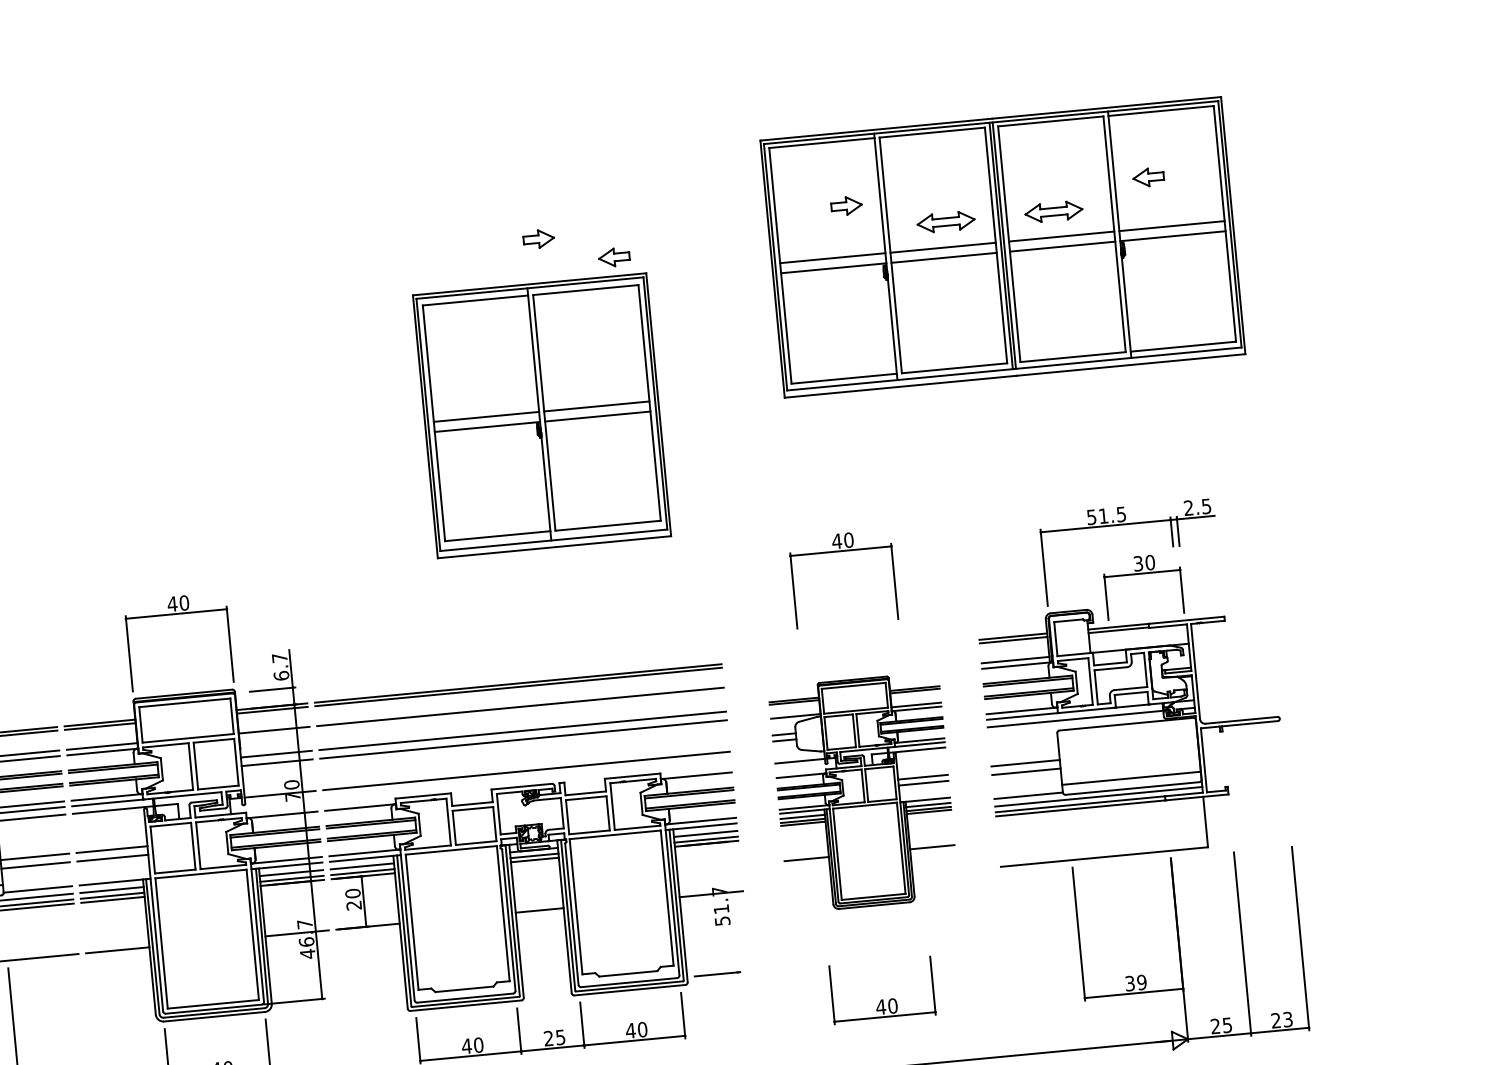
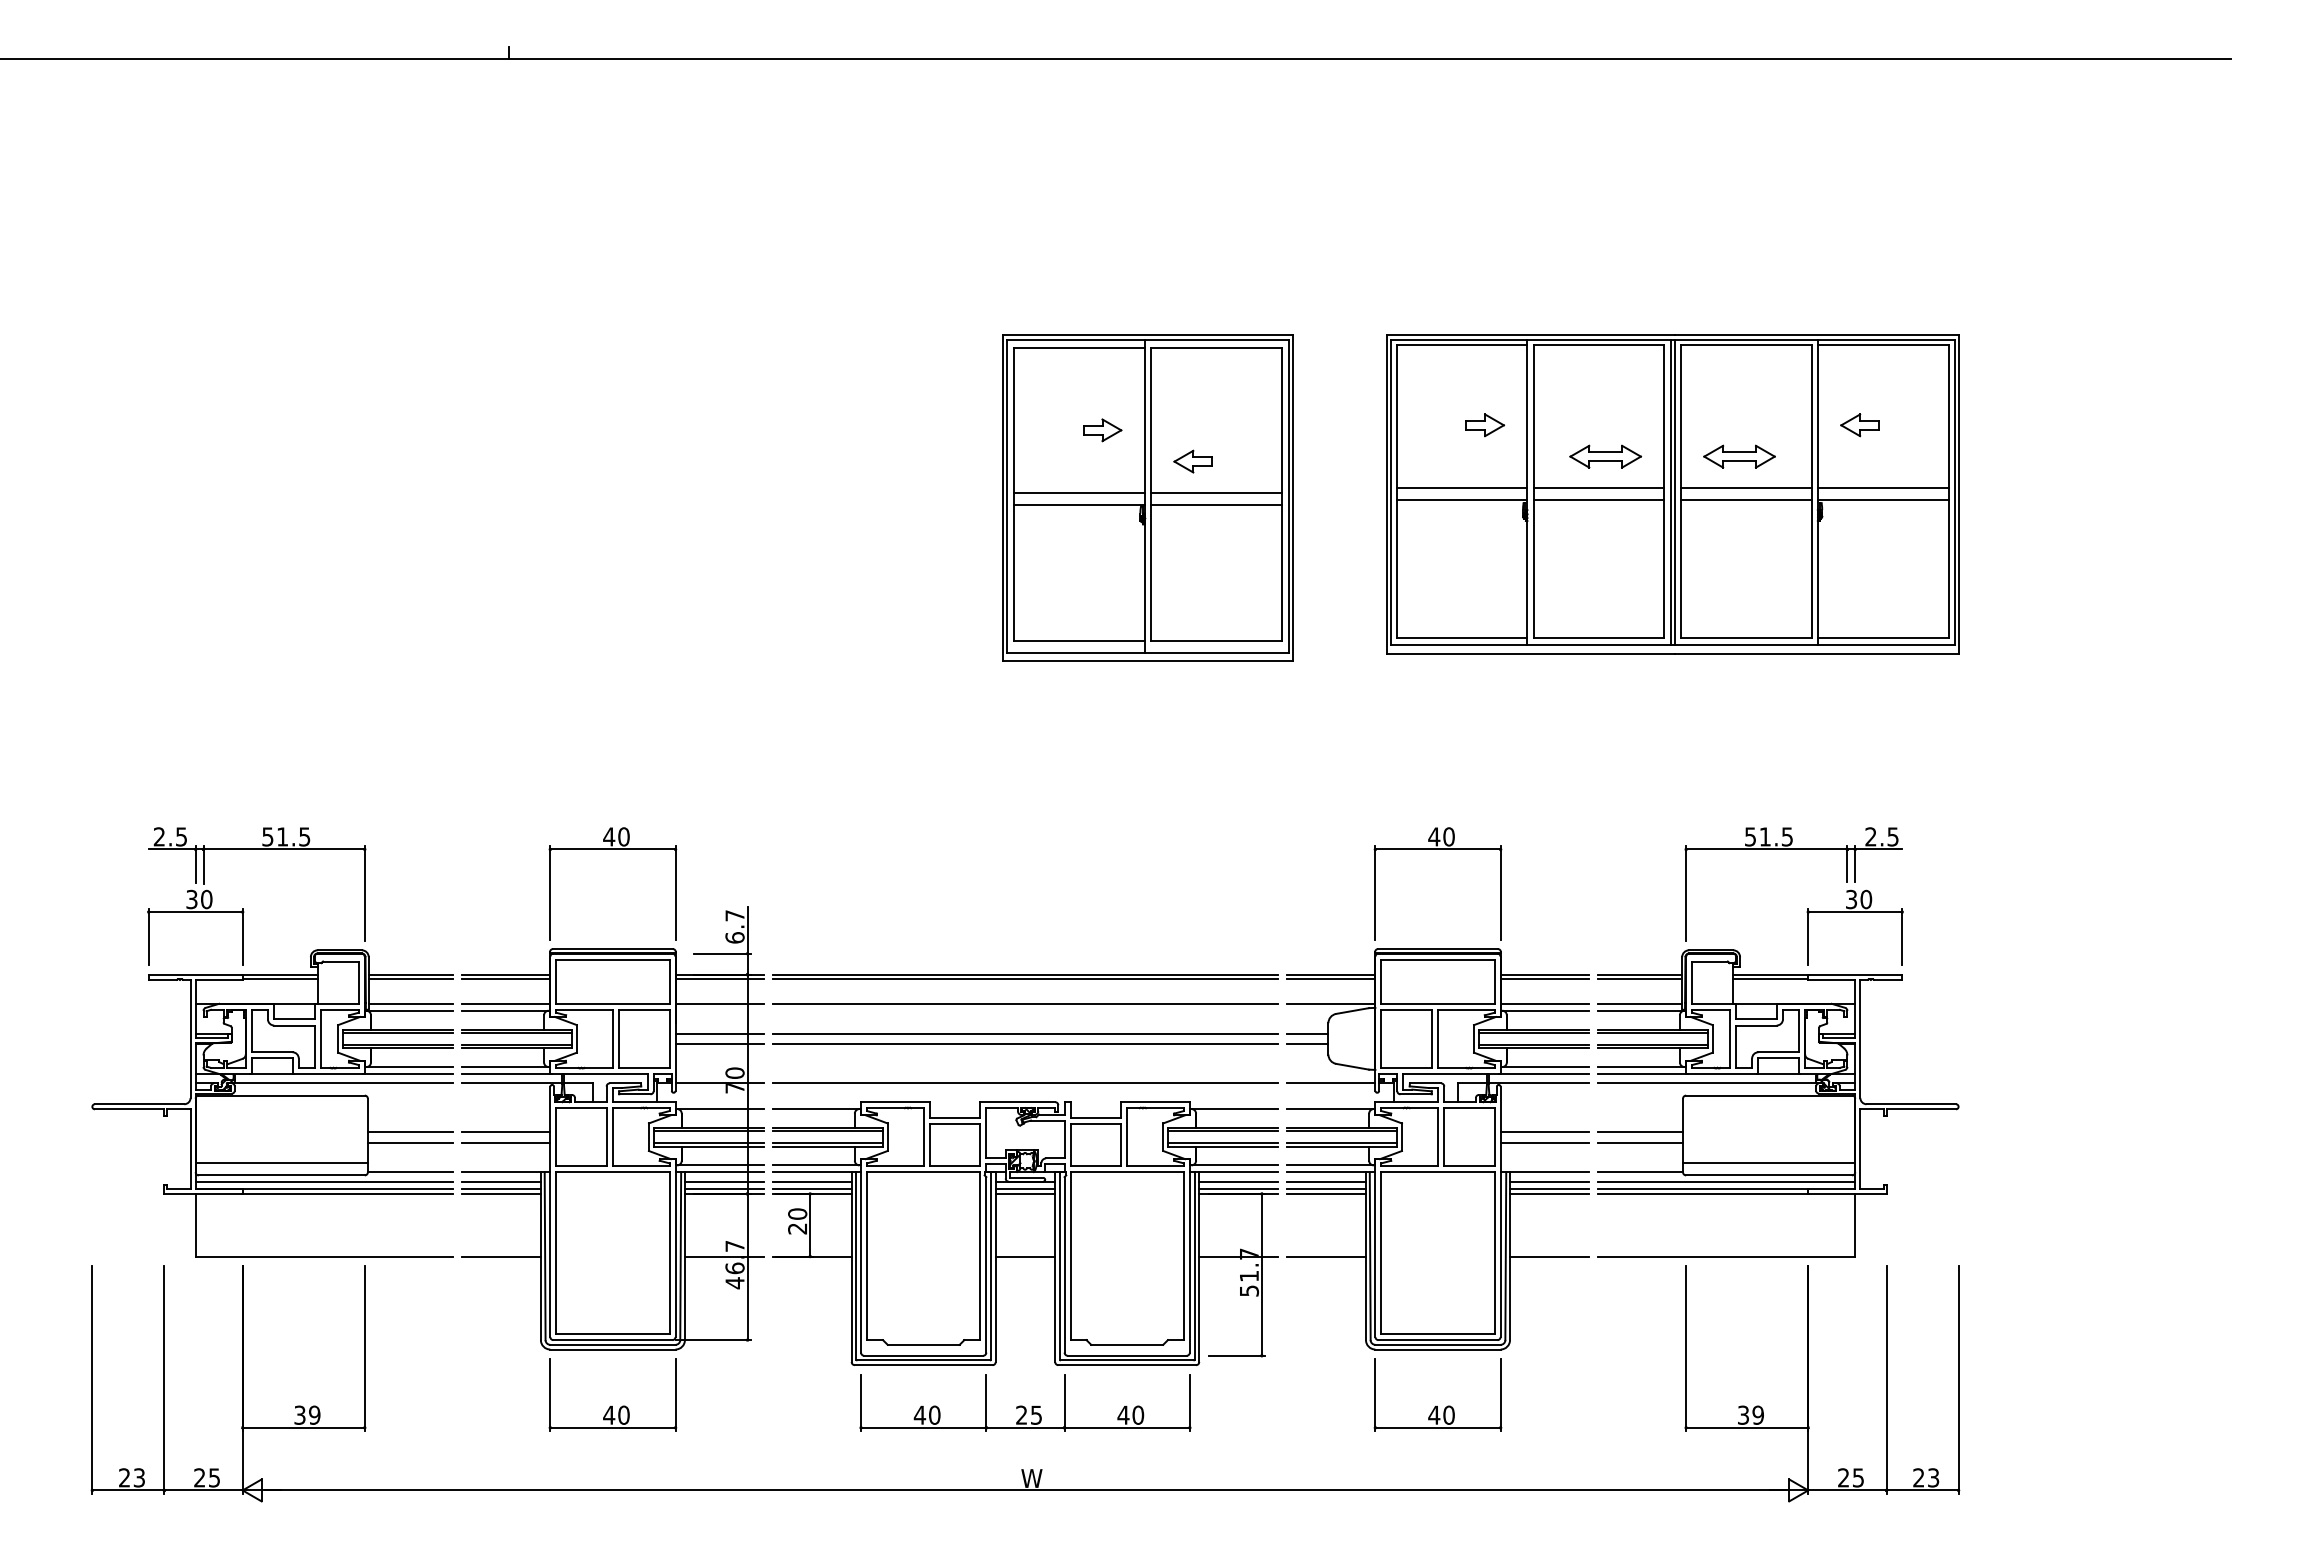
part: (541, 415) -> (1147, 497), moved
part: (1141, 573) -> (1854, 912), moved
part: (863, 792) -> (1437, 1149), size x1.43
line: (731, 906) -> (1261, 1274), added

